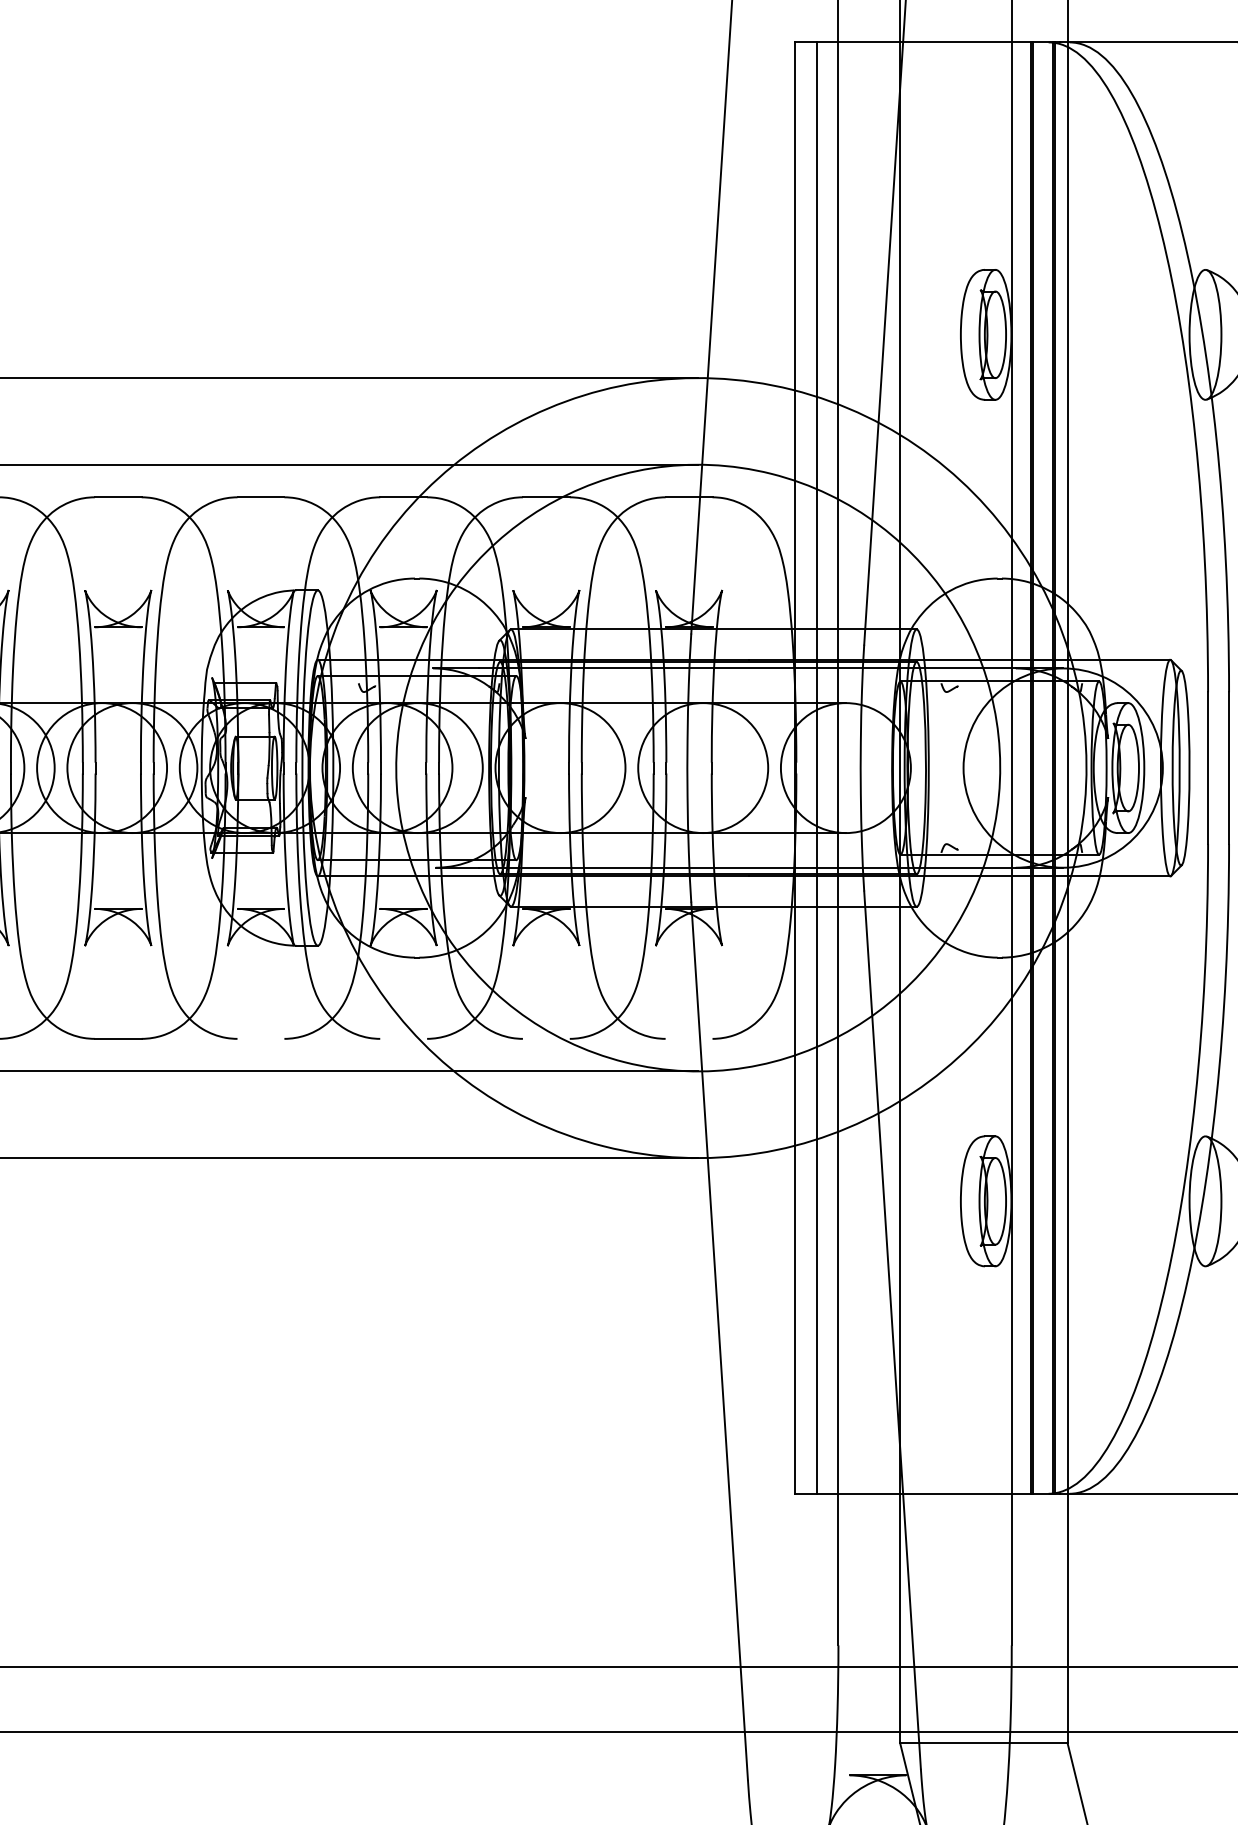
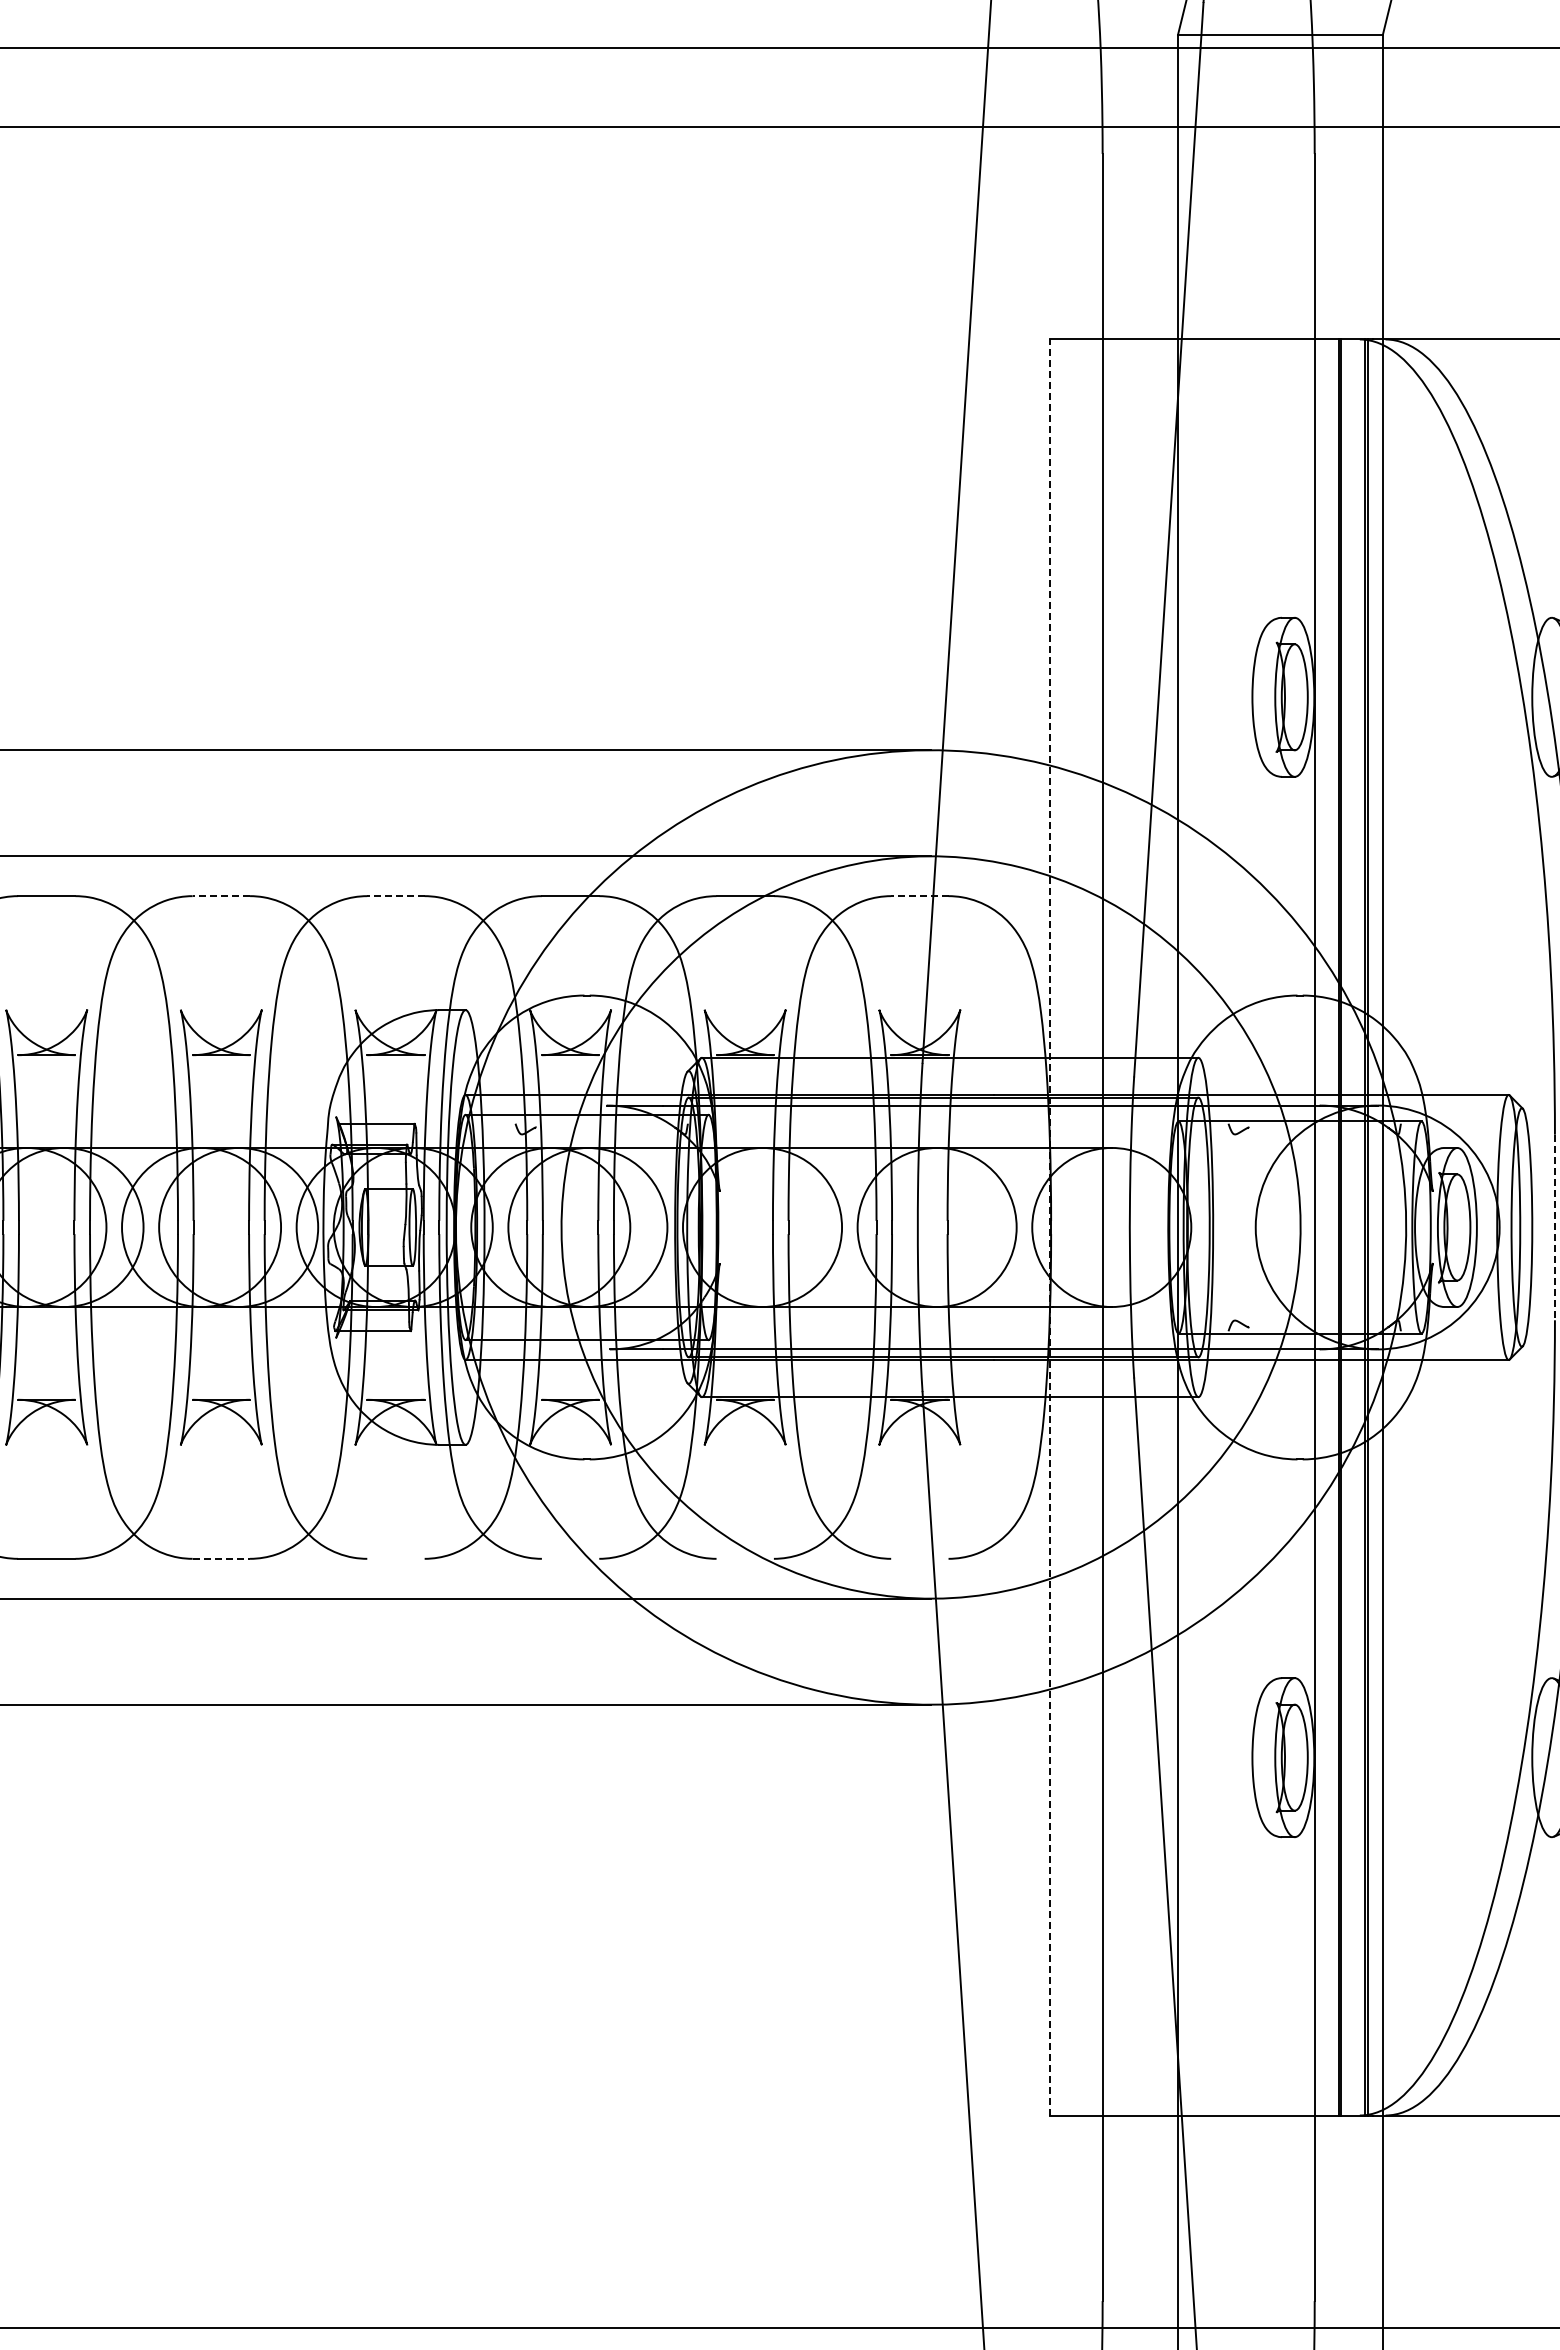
line: (118, 497) -> (221, 896), solid -> dashed
line: (260, 497) -> (395, 896), solid -> dashed
line: (688, 497) -> (919, 896), solid -> dashed
line: (795, 768) -> (1049, 1227), solid -> dashed
line: (817, 768) -> (1076, 1227), removed
line: (1207, 768) -> (1554, 1227), solid -> dashed
line: (118, 1038) -> (221, 1558), solid -> dashed

